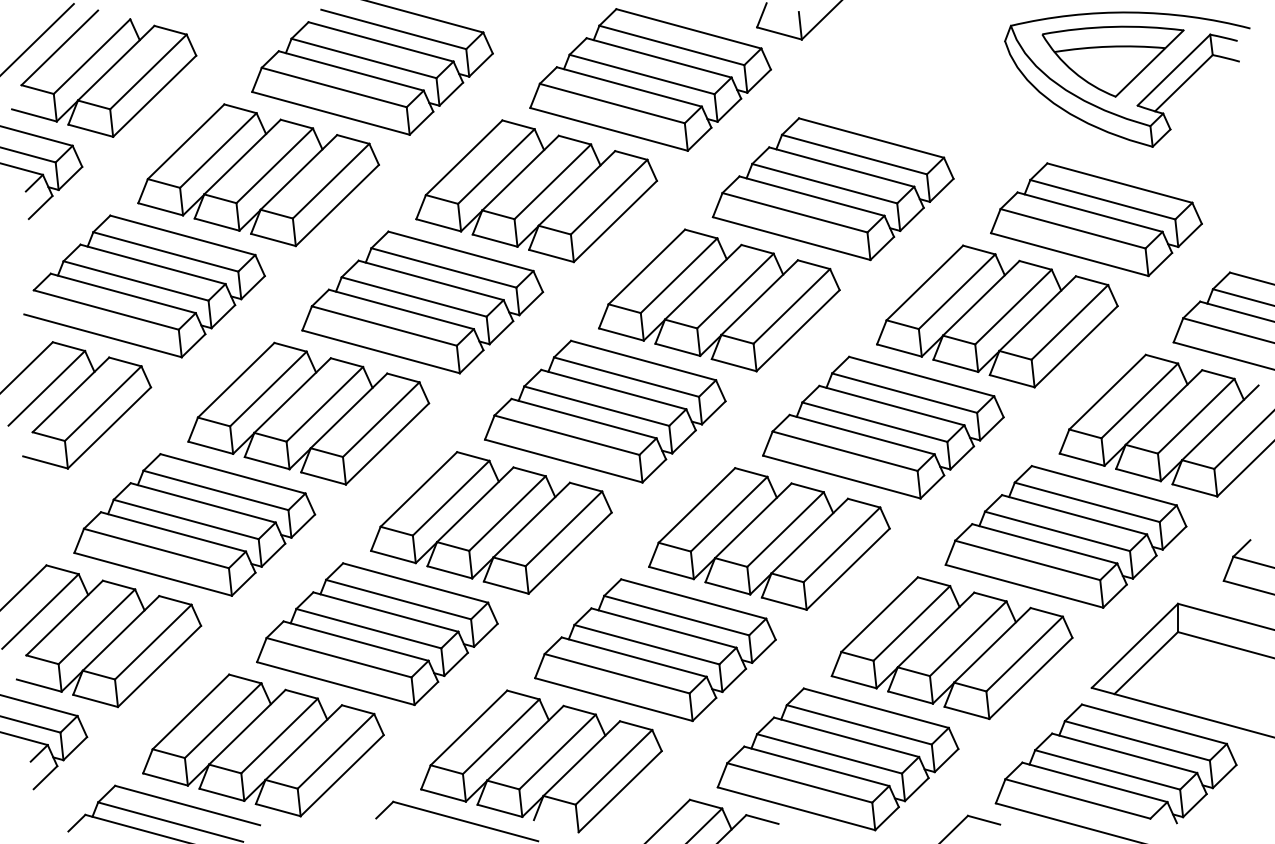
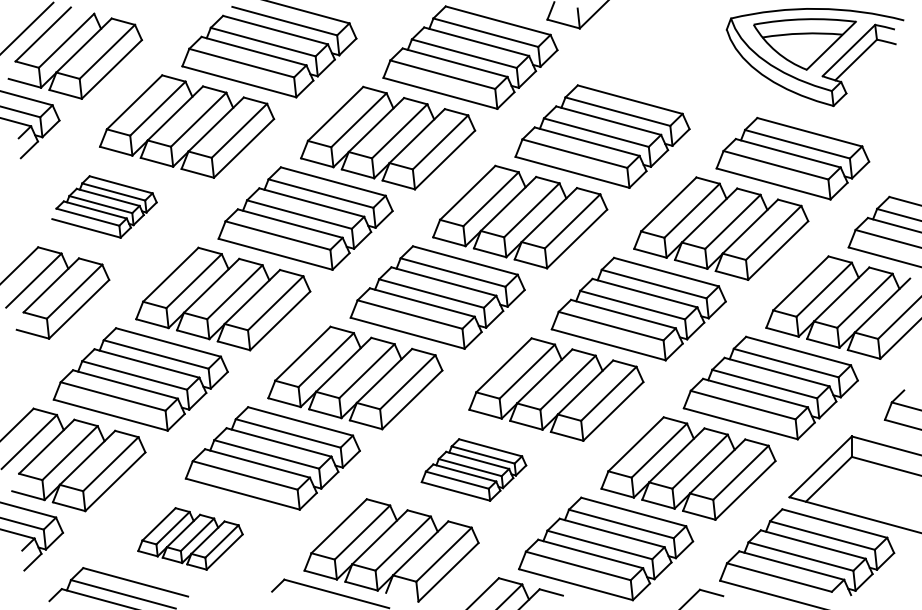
part: (144, 285) -> (104, 206), size x0.6
part: (654, 649) -> (473, 469), size x0.6
part: (263, 744) -> (190, 538), size x0.6

